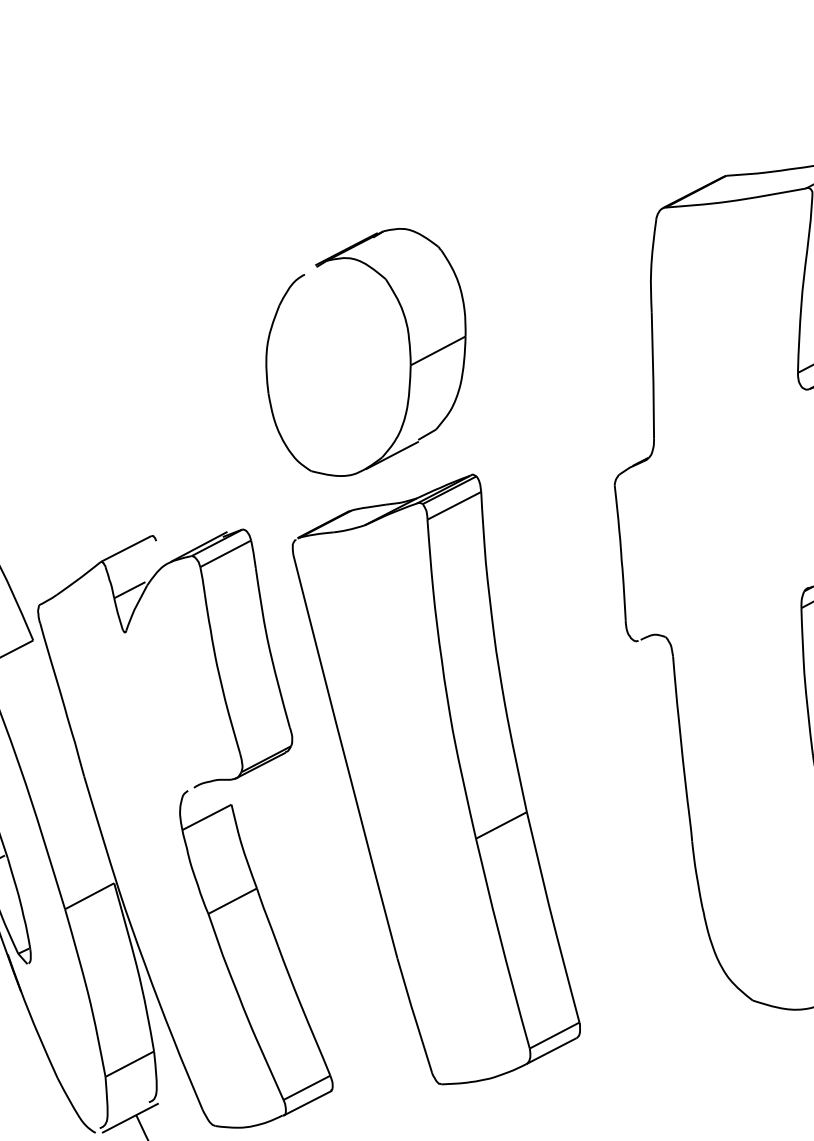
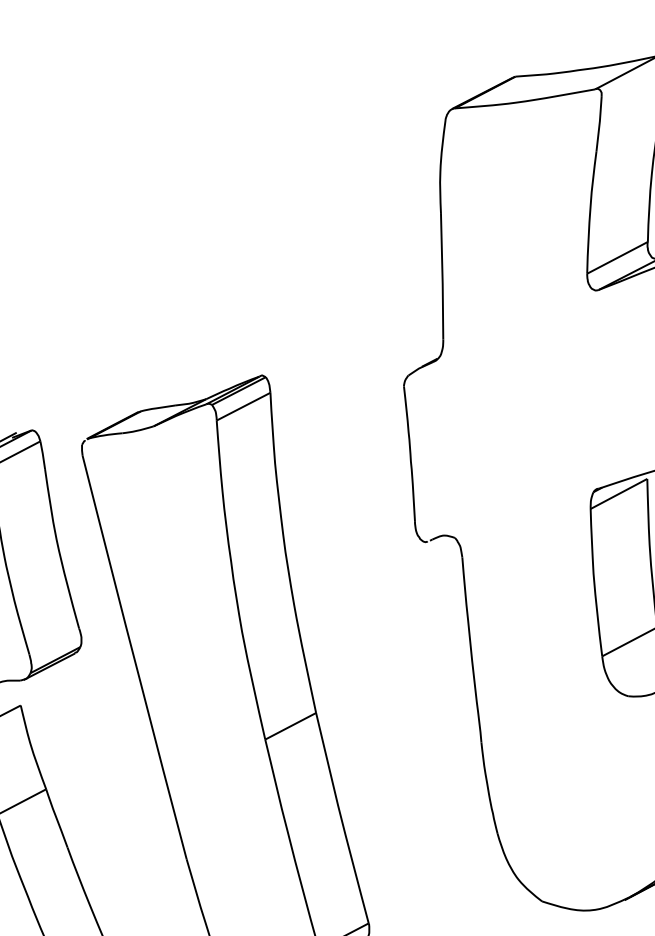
part: (408, 345) -> (197, 246), removed

